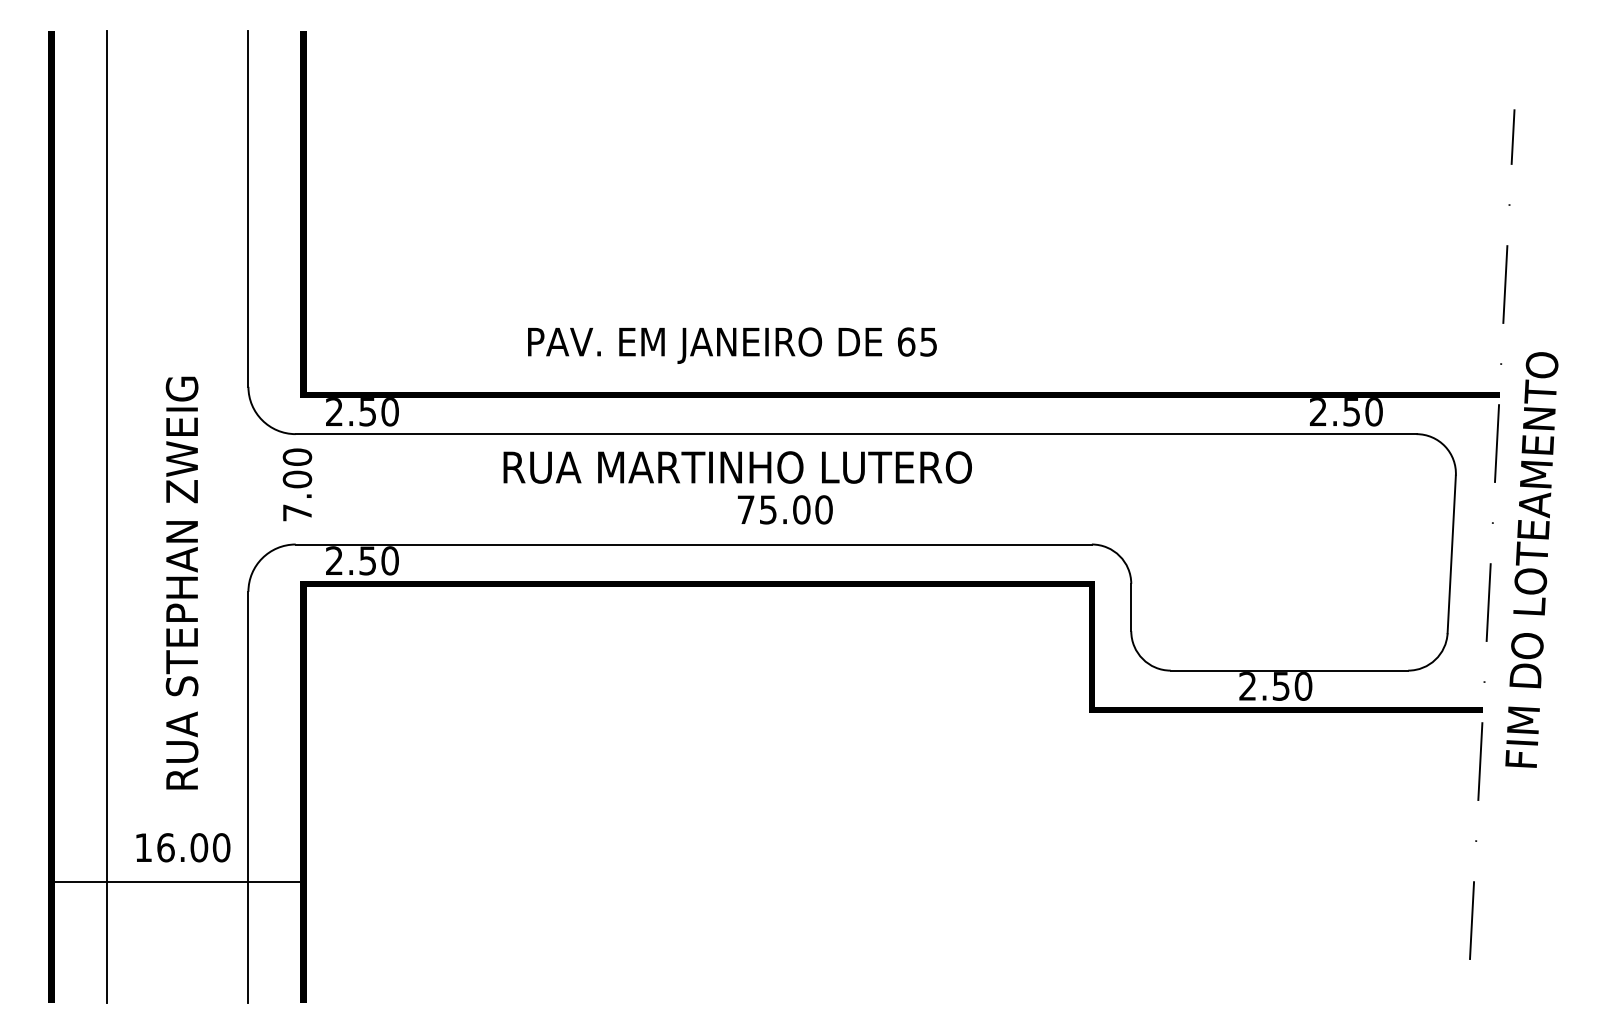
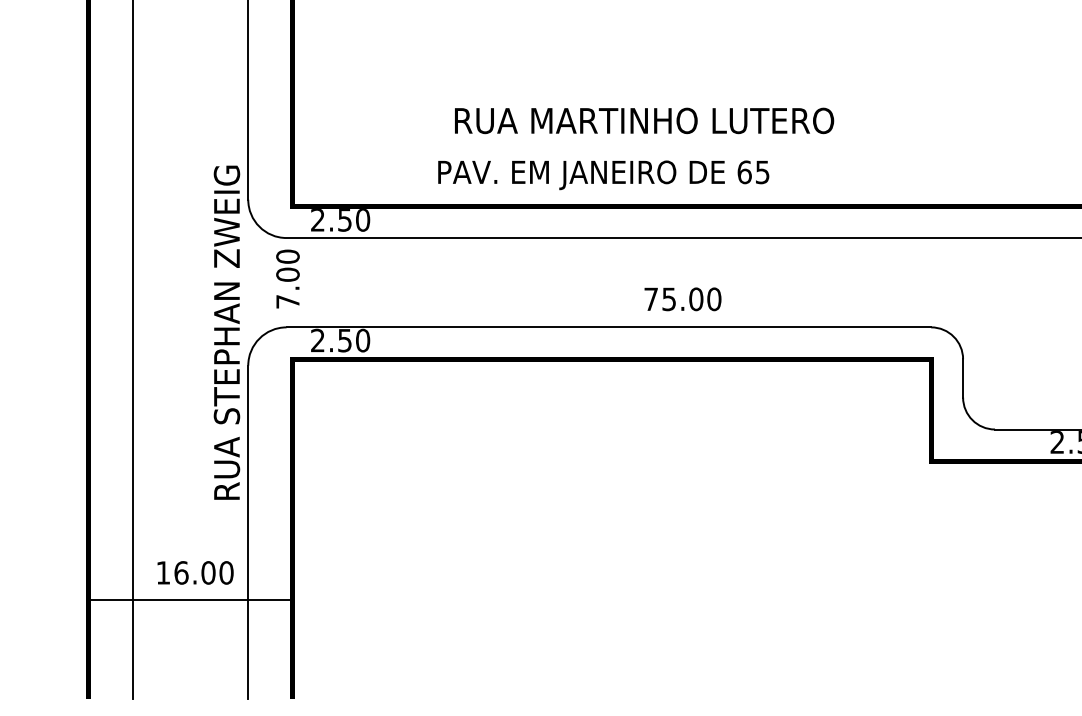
text: (732, 345) -> (603, 175), moved
text: (737, 467) -> (644, 120), moved
text: (181, 582) -> (226, 332), moved

